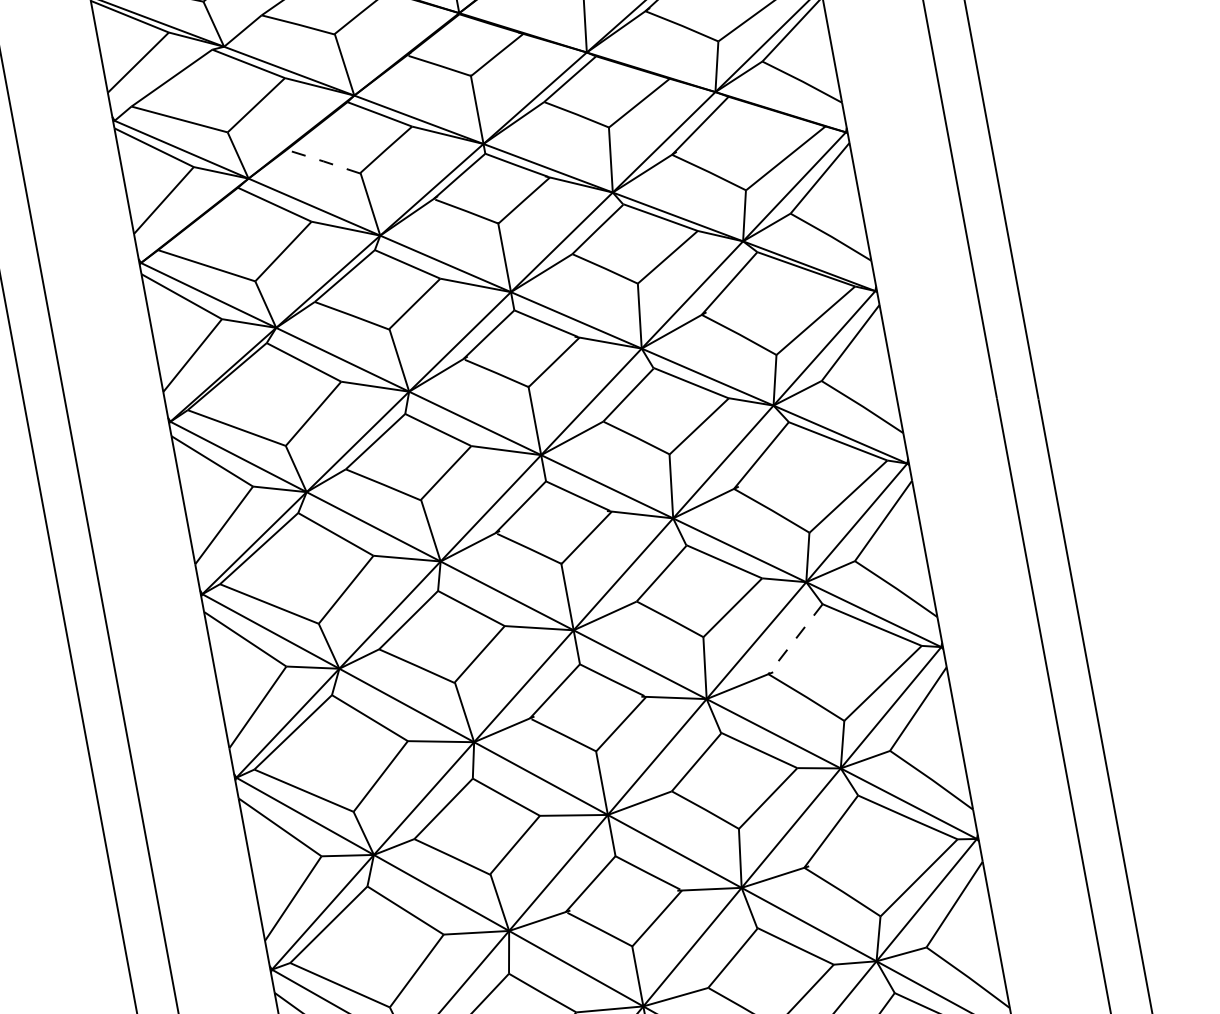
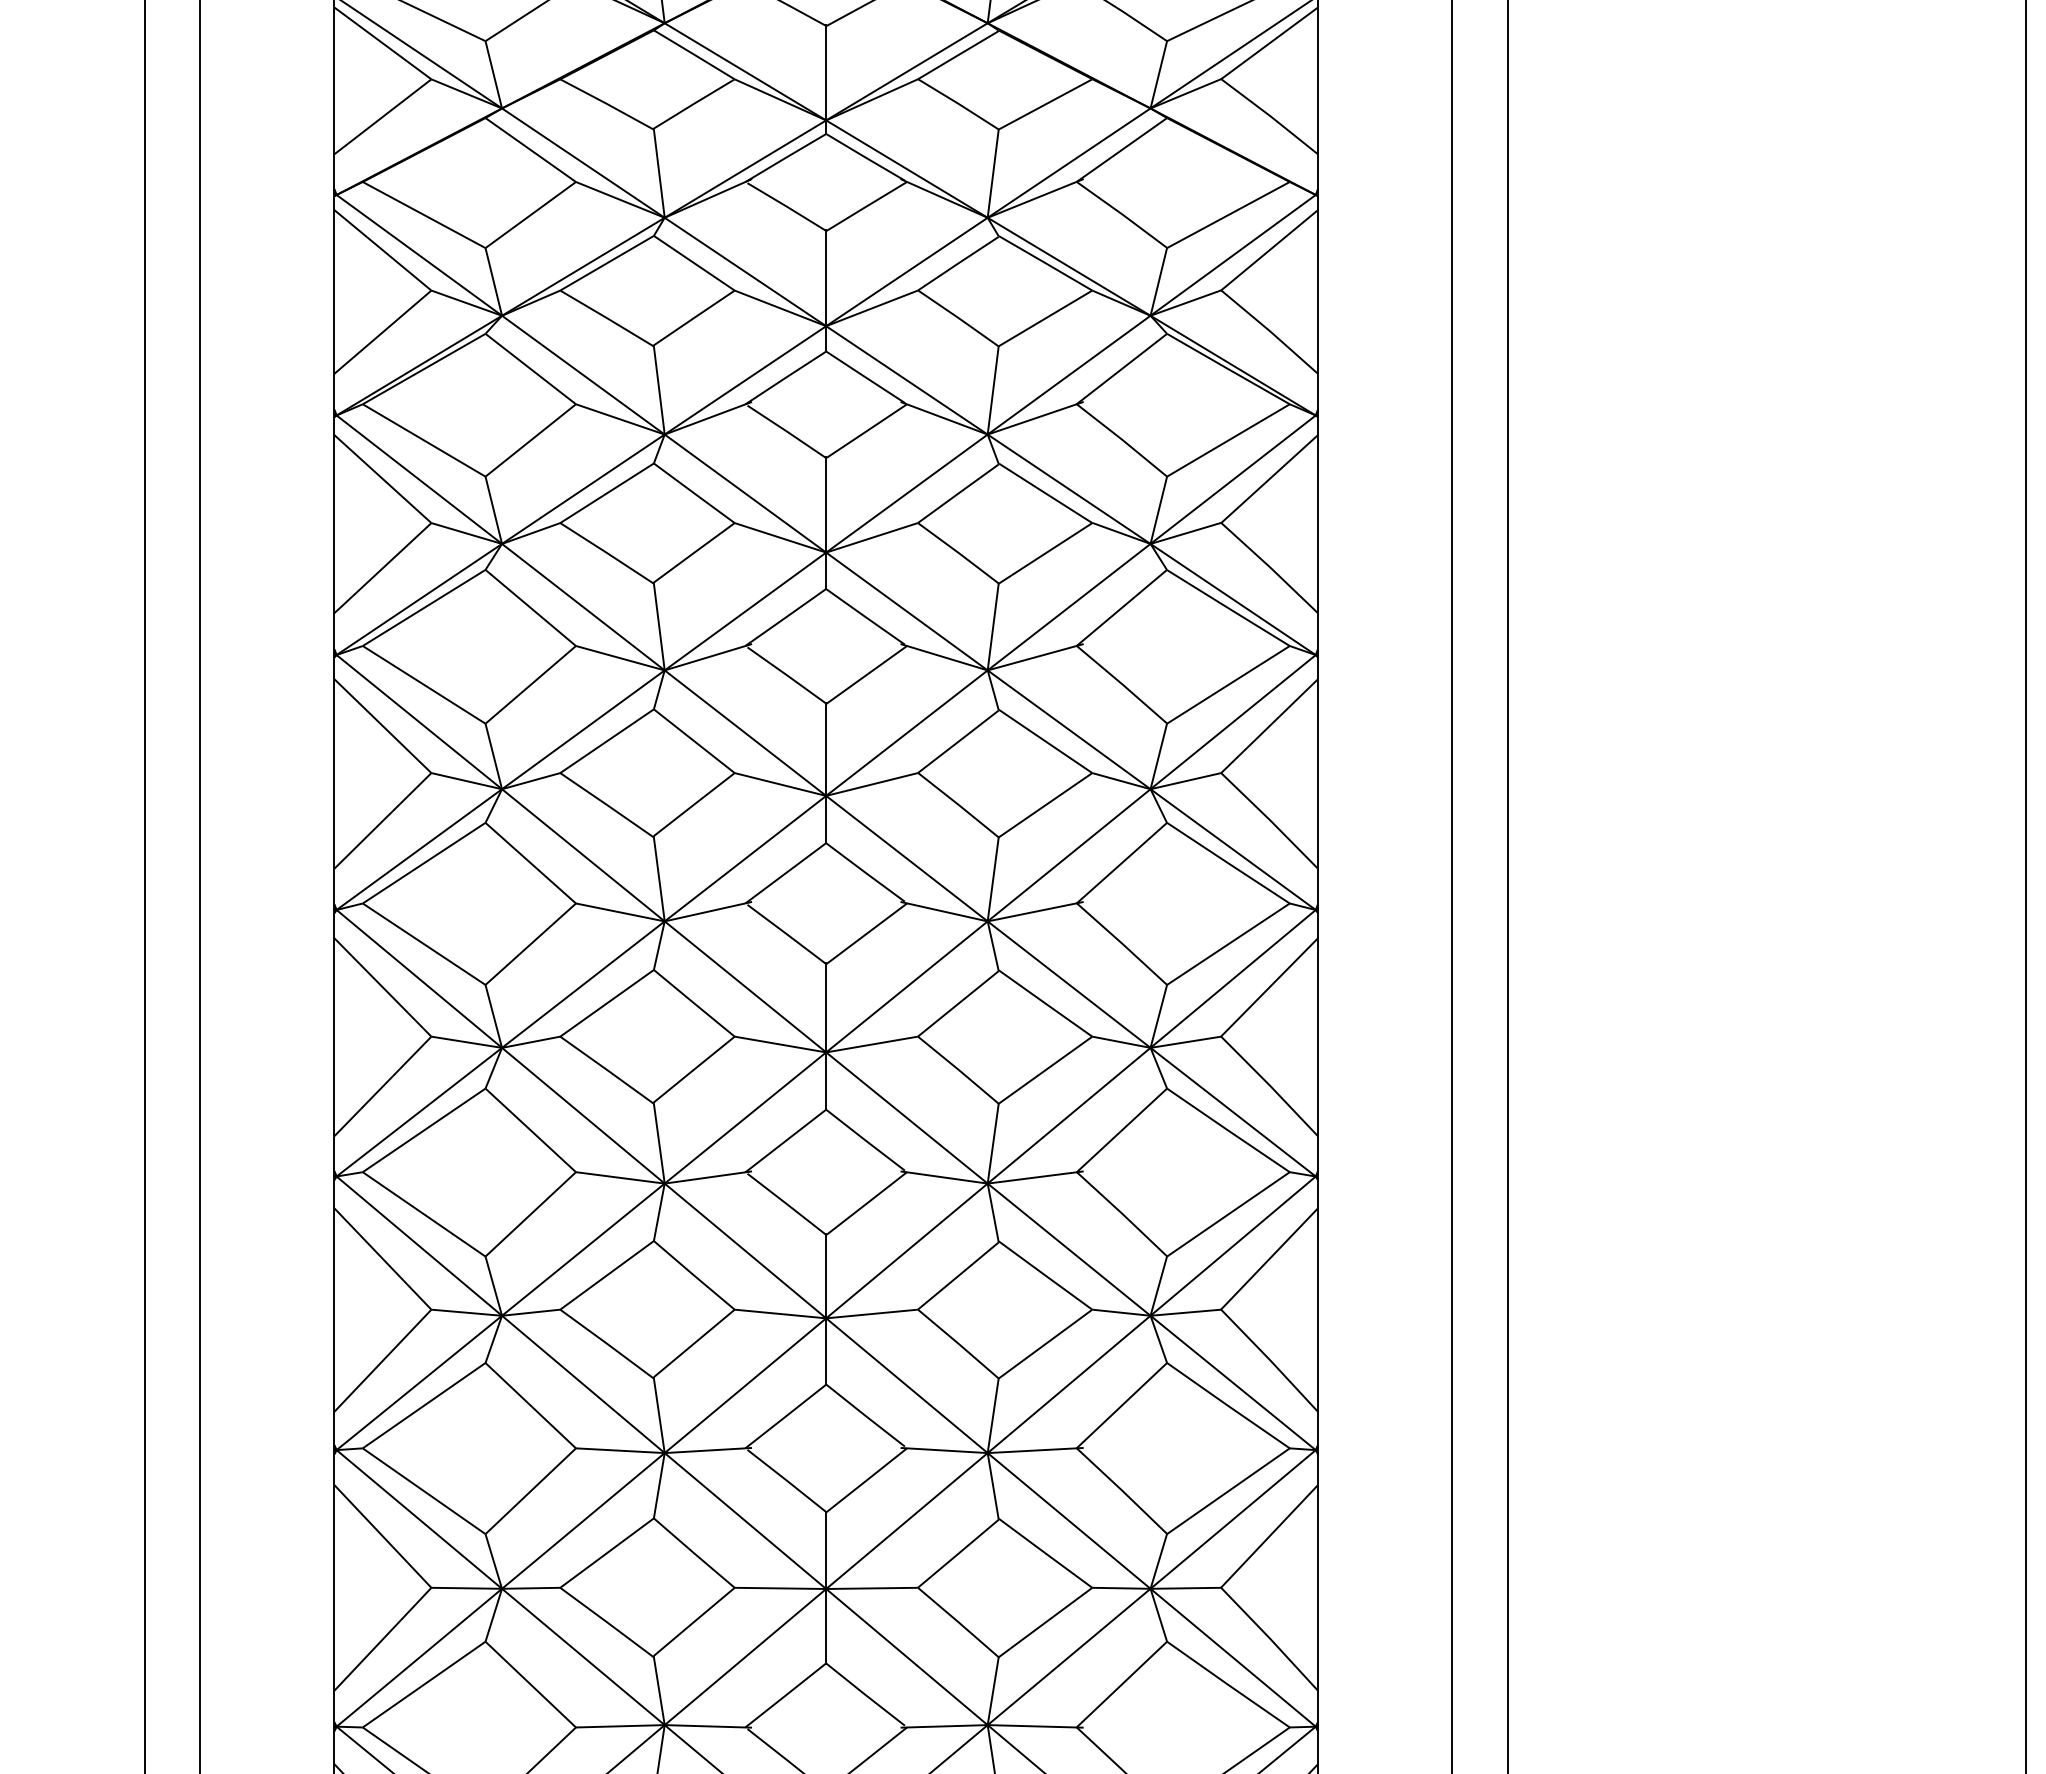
line: (323, 161) -> (607, 104), dashed -> solid
line: (795, 639) -> (1121, 863), dashed -> solid

